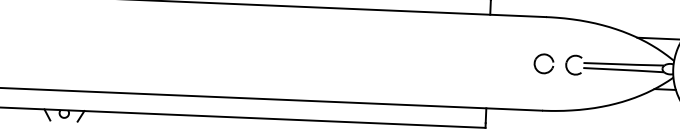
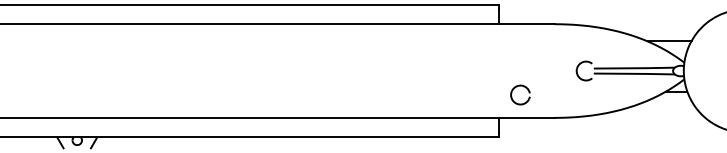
part: (541, 56) -> (517, 87), moved

